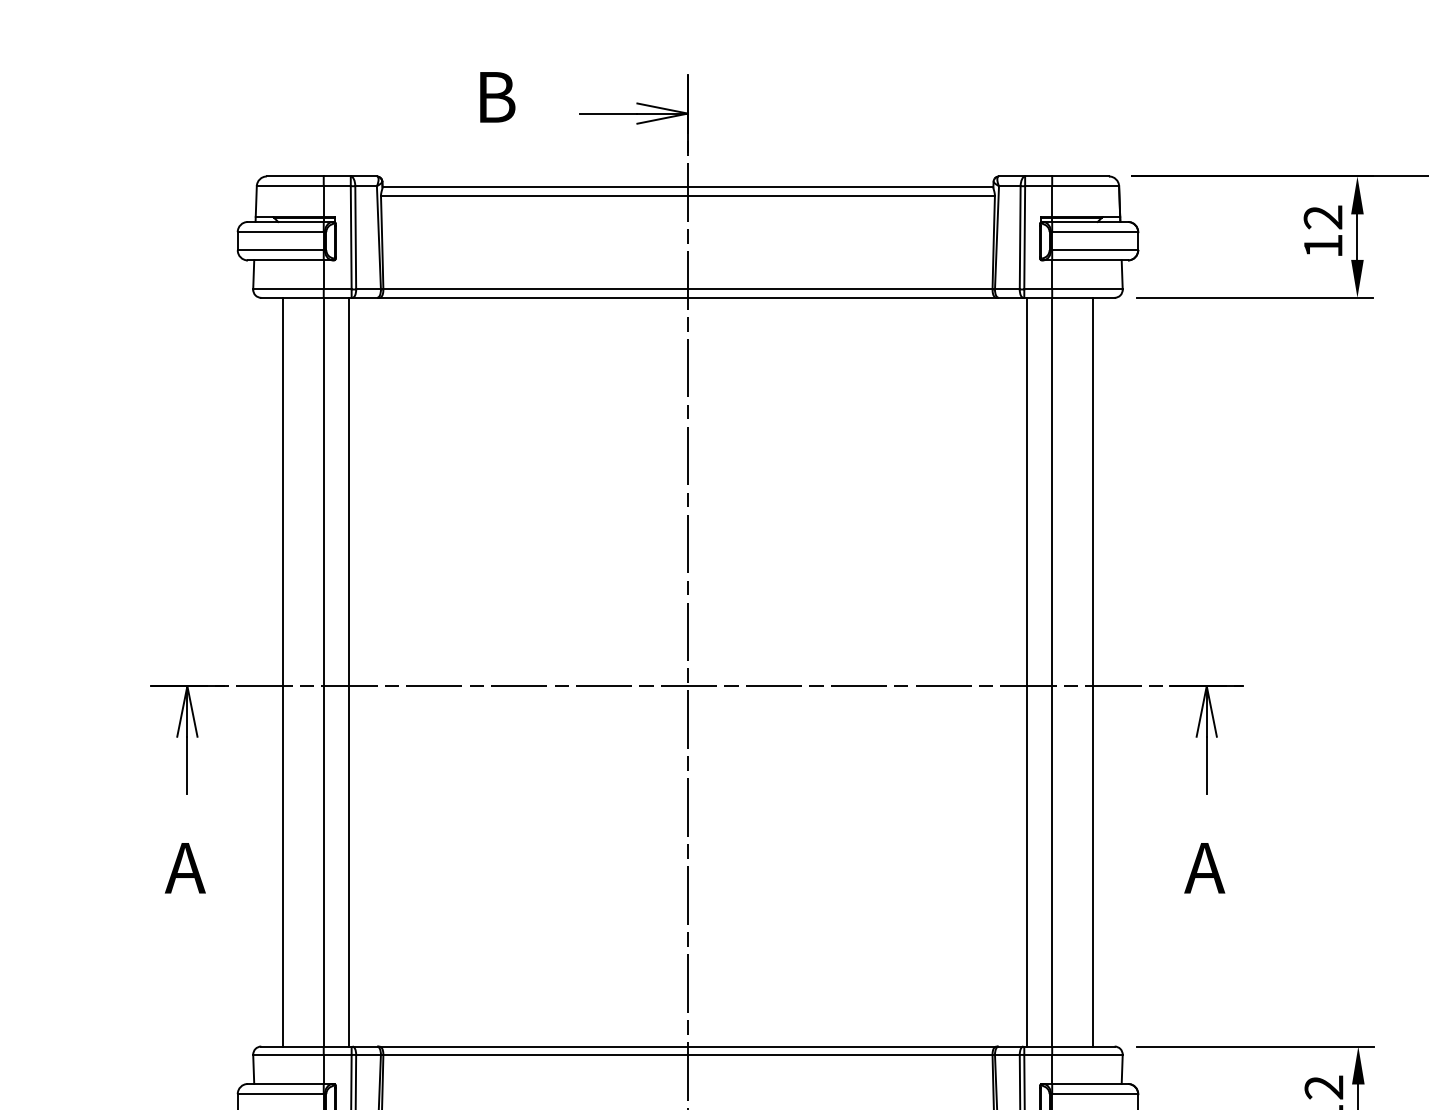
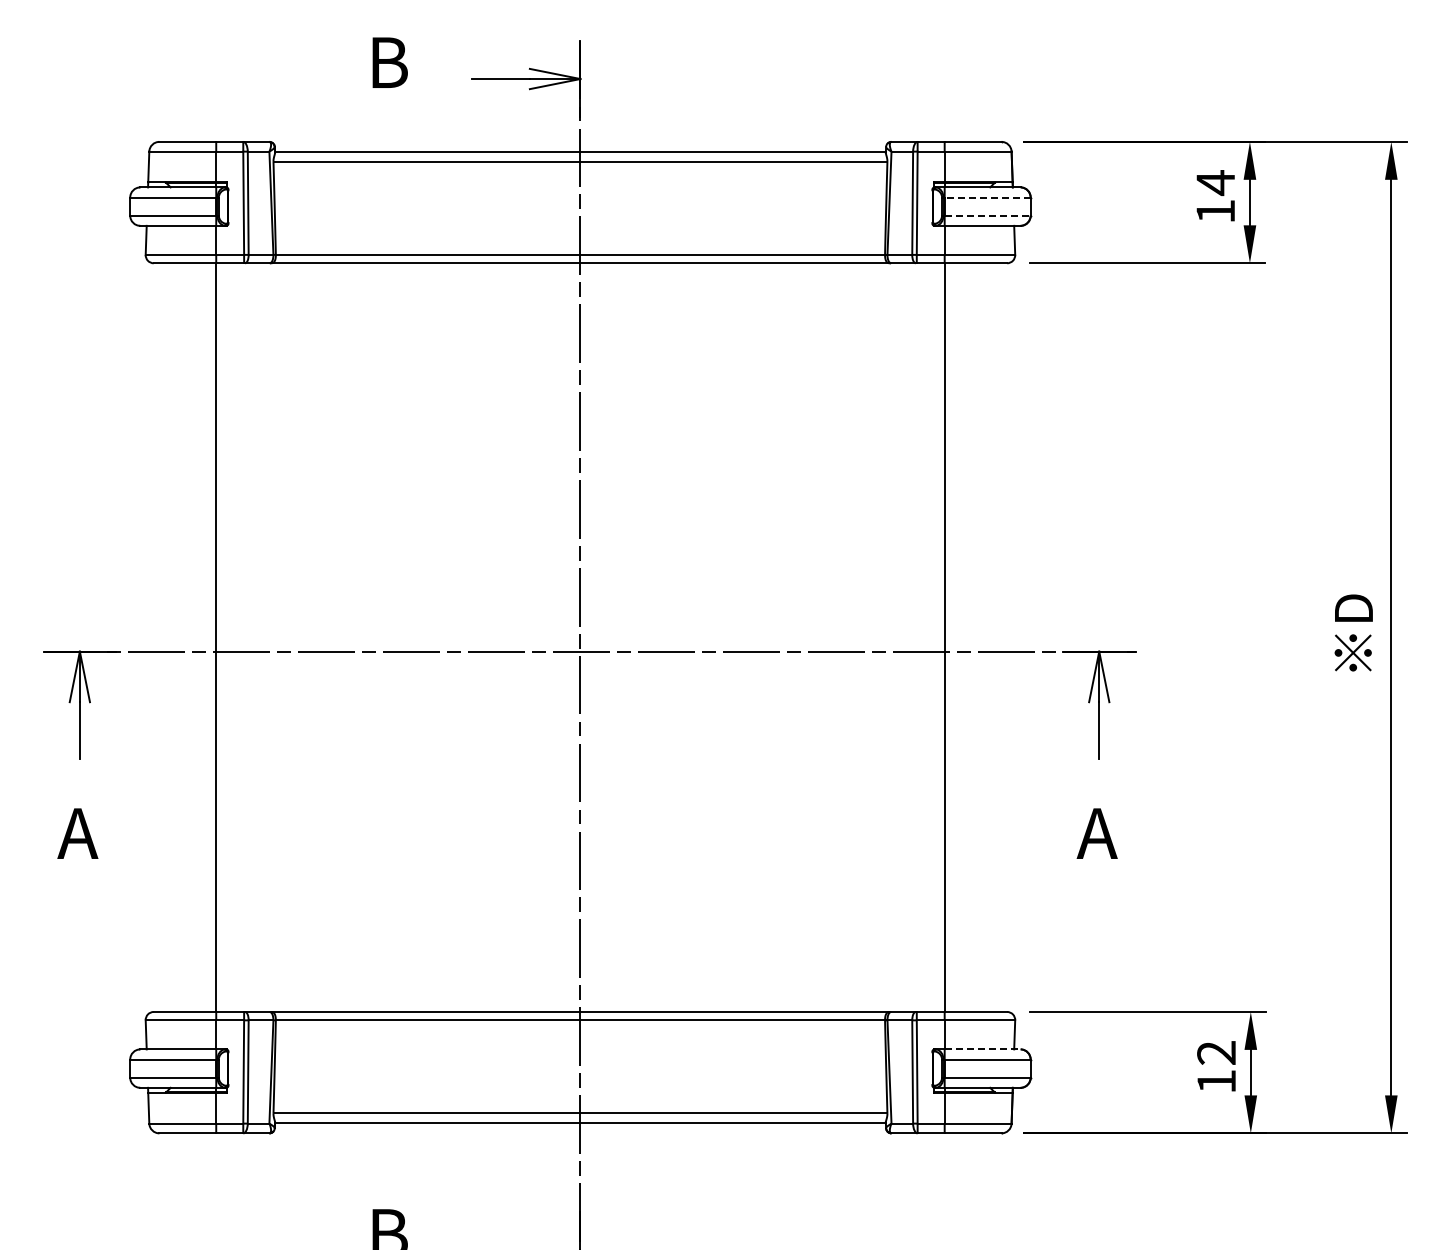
text: (1323, 218) -> (1215, 183), 12 -> 14
line: (1095, 232) -> (987, 197), solid -> dashed
line: (1095, 250) -> (987, 215), solid -> dashed
line: (283, 672) -> (175, 637), removed
line: (349, 672) -> (241, 637), removed
line: (1027, 672) -> (919, 637), removed
line: (1093, 672) -> (985, 637), removed
line: (1090, 1084) -> (982, 1049), solid -> dashed

